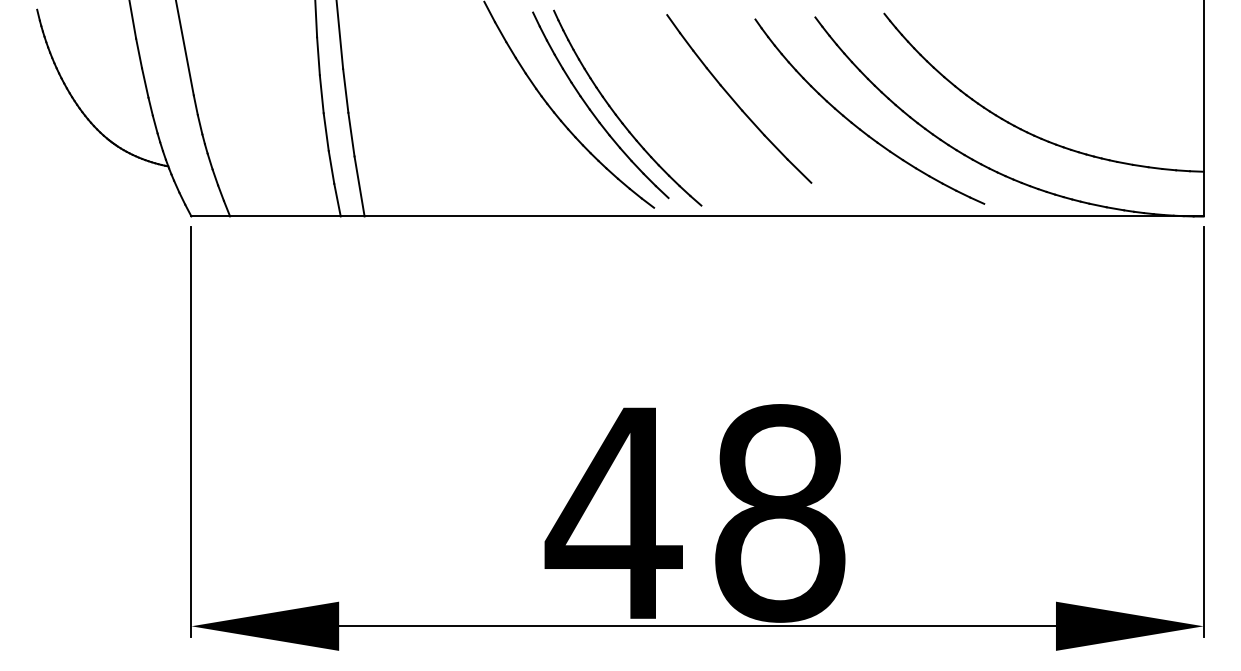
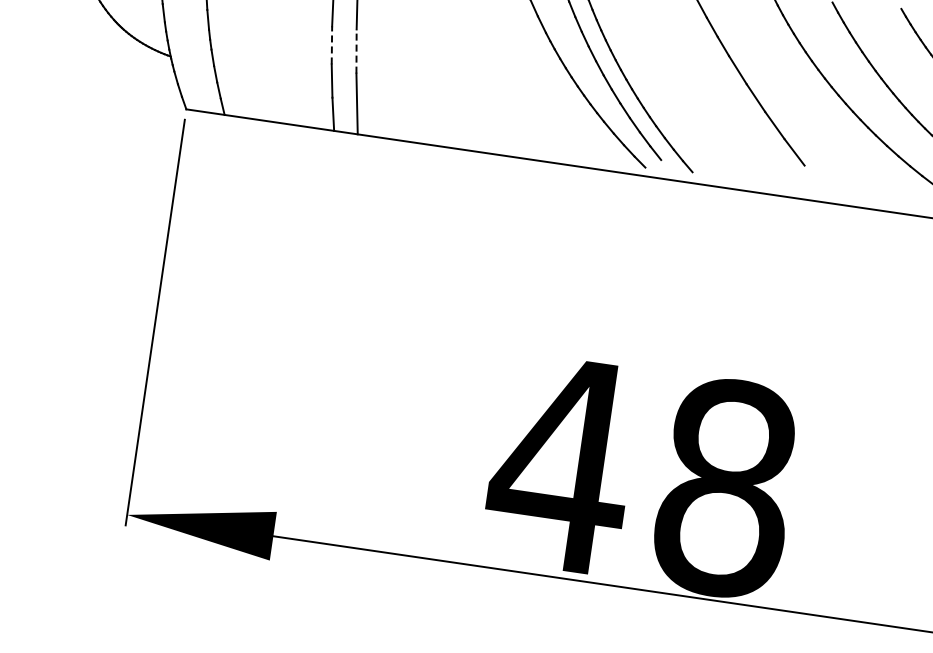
line: (326, 131) -> (332, 44), solid -> dashed
line: (351, 134) -> (356, 51), solid -> dashed

